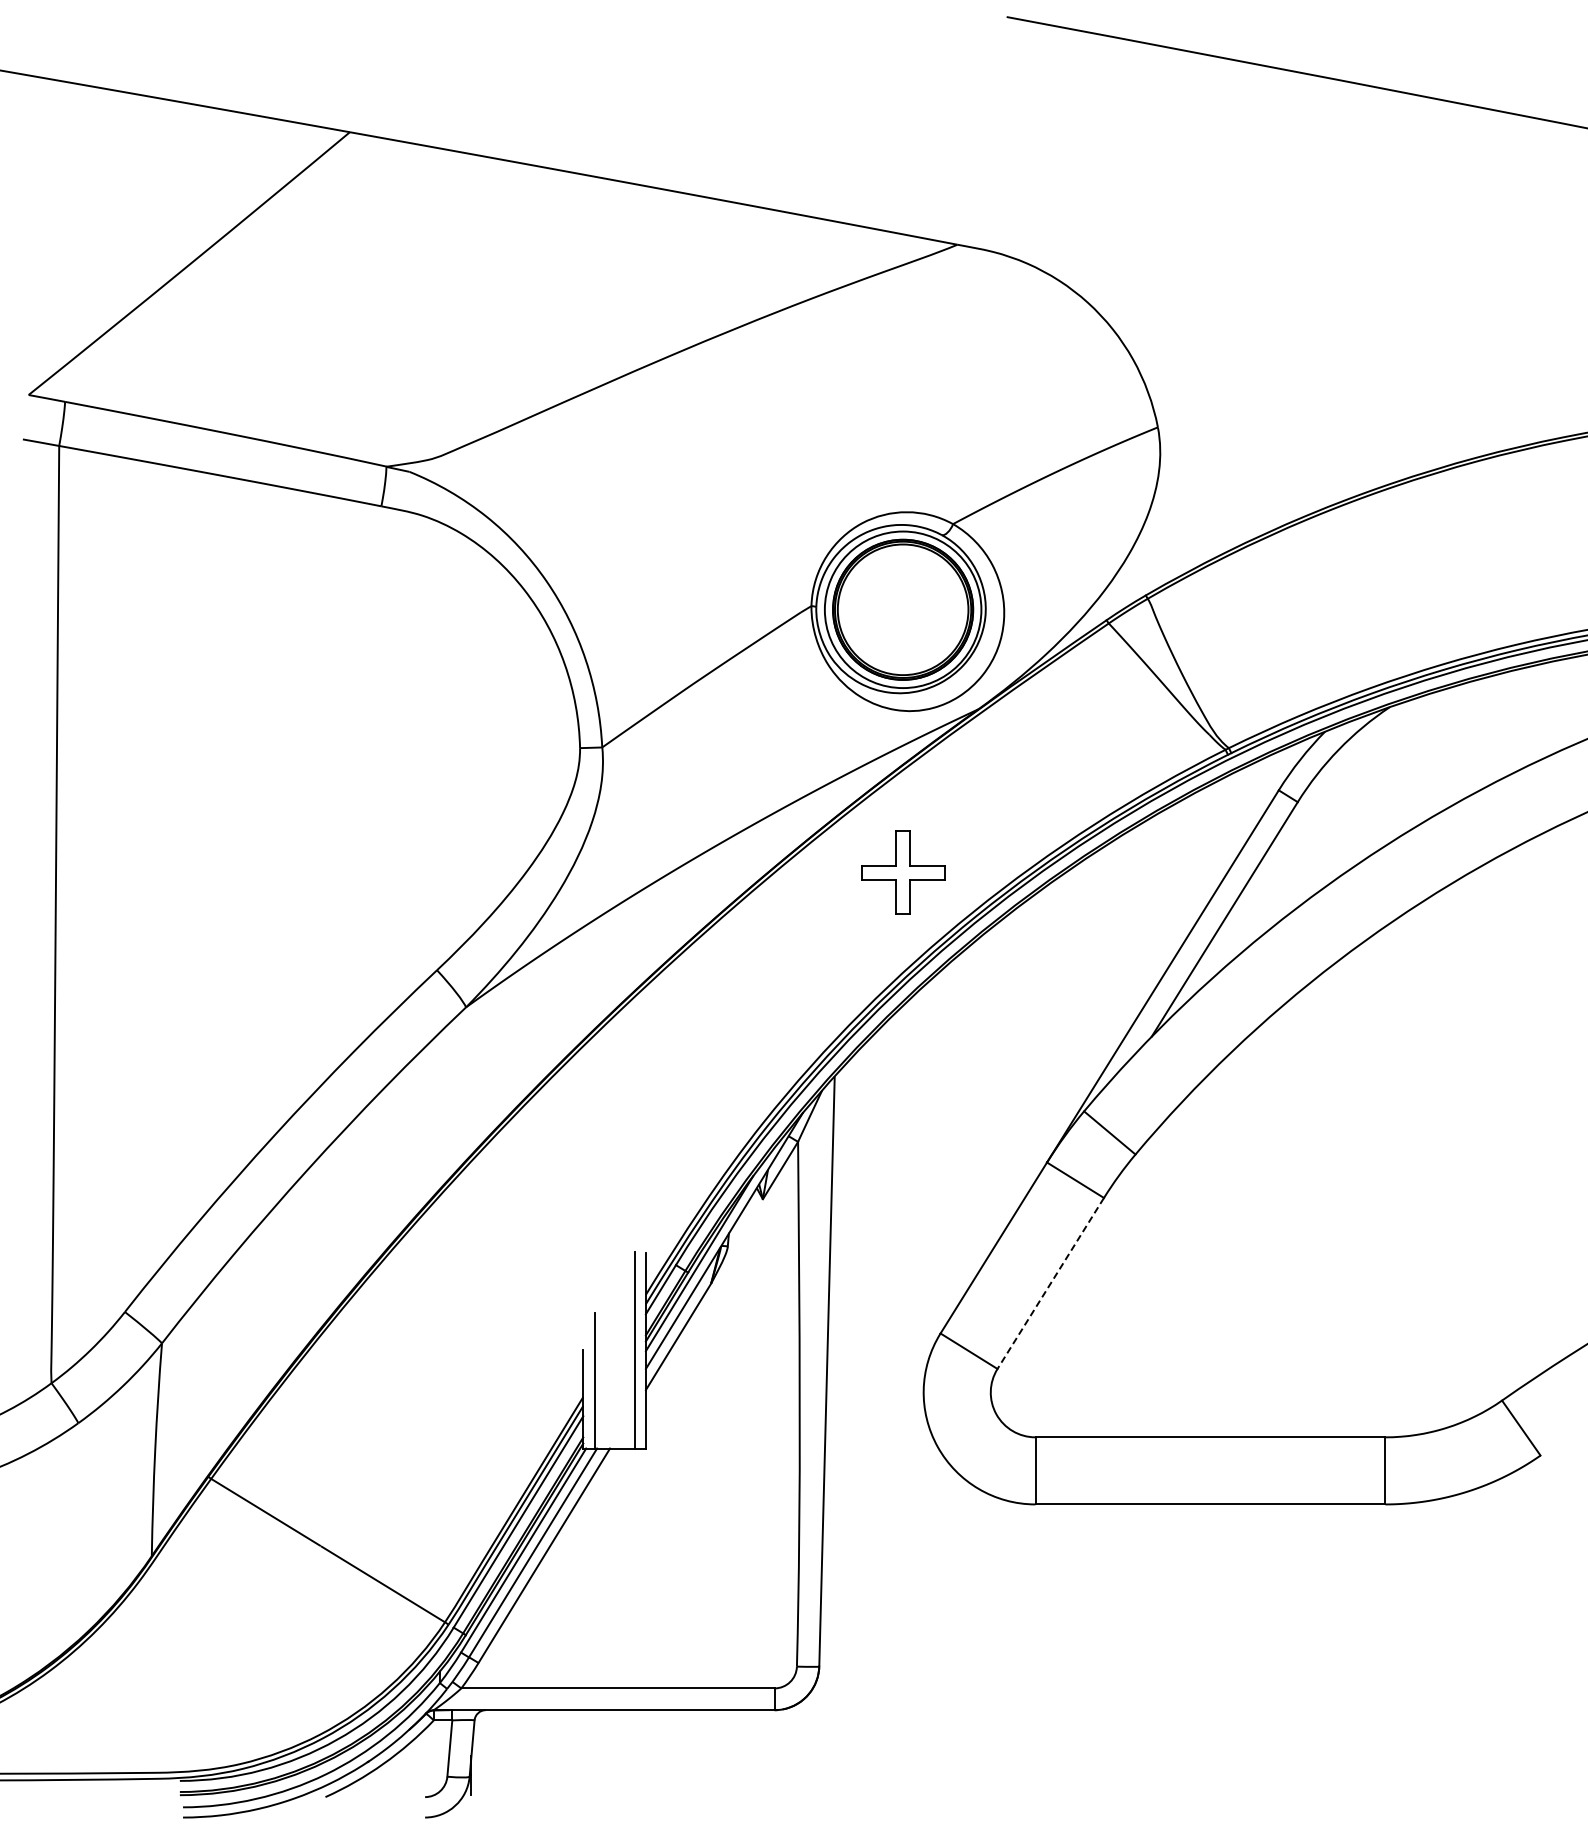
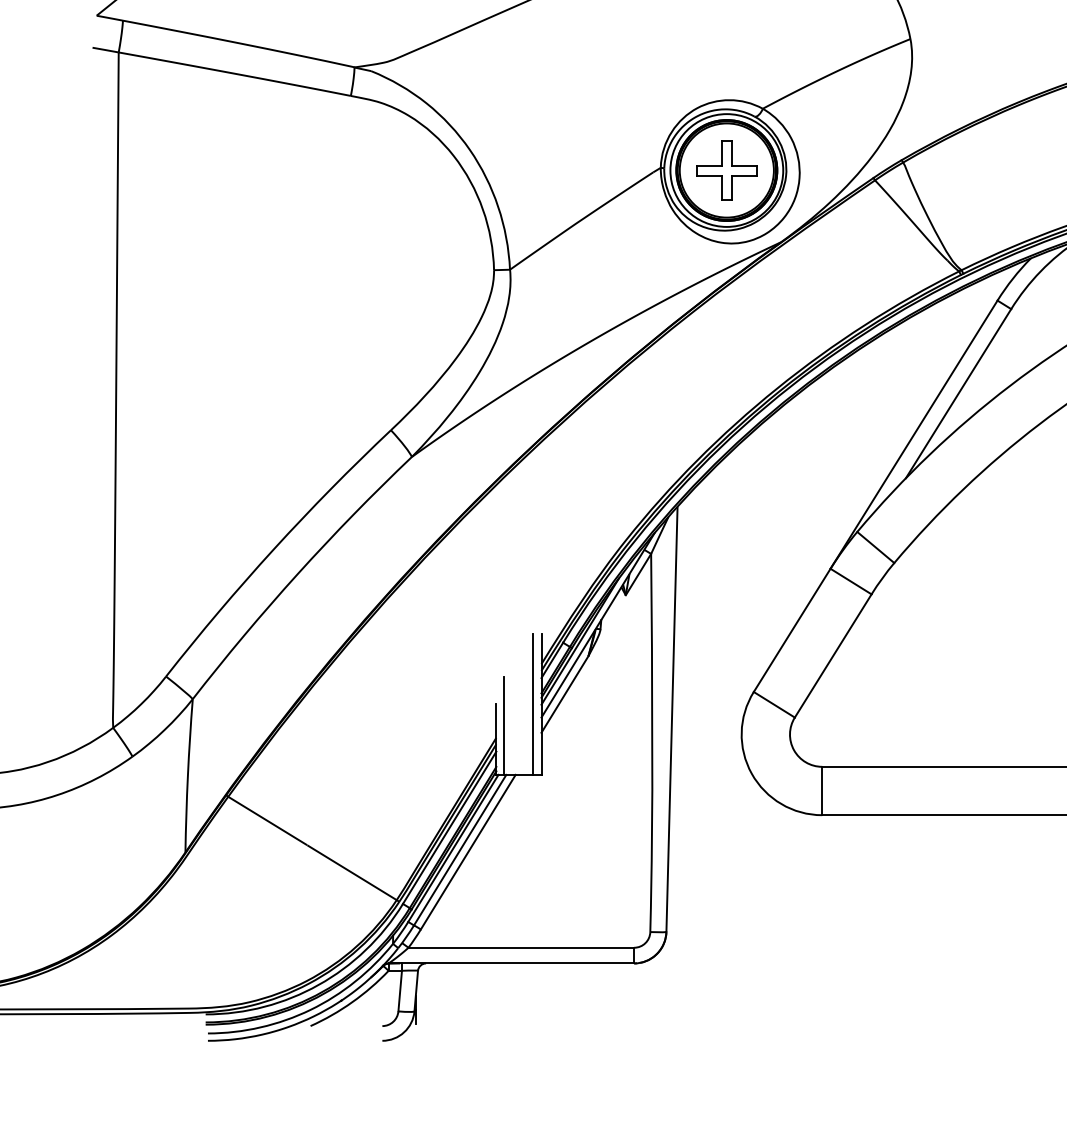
part: (903, 872) -> (727, 170), moved
line: (1050, 1283) -> (833, 655), dashed -> solid

